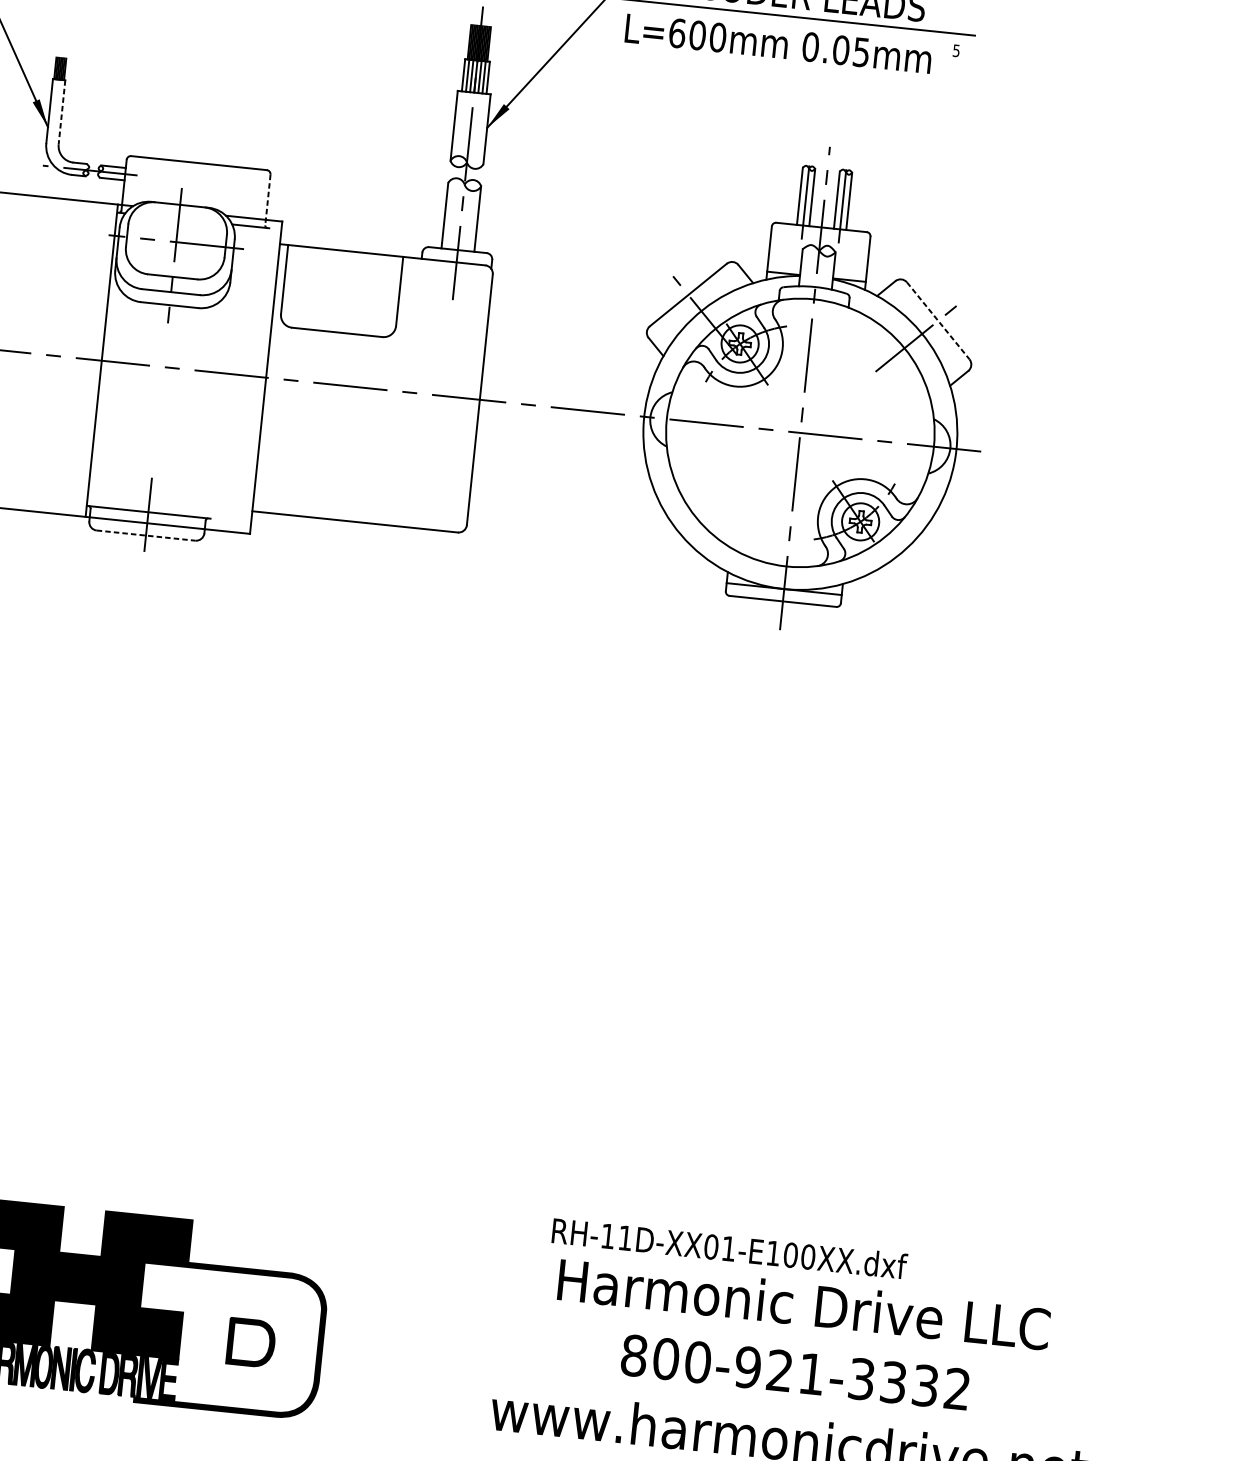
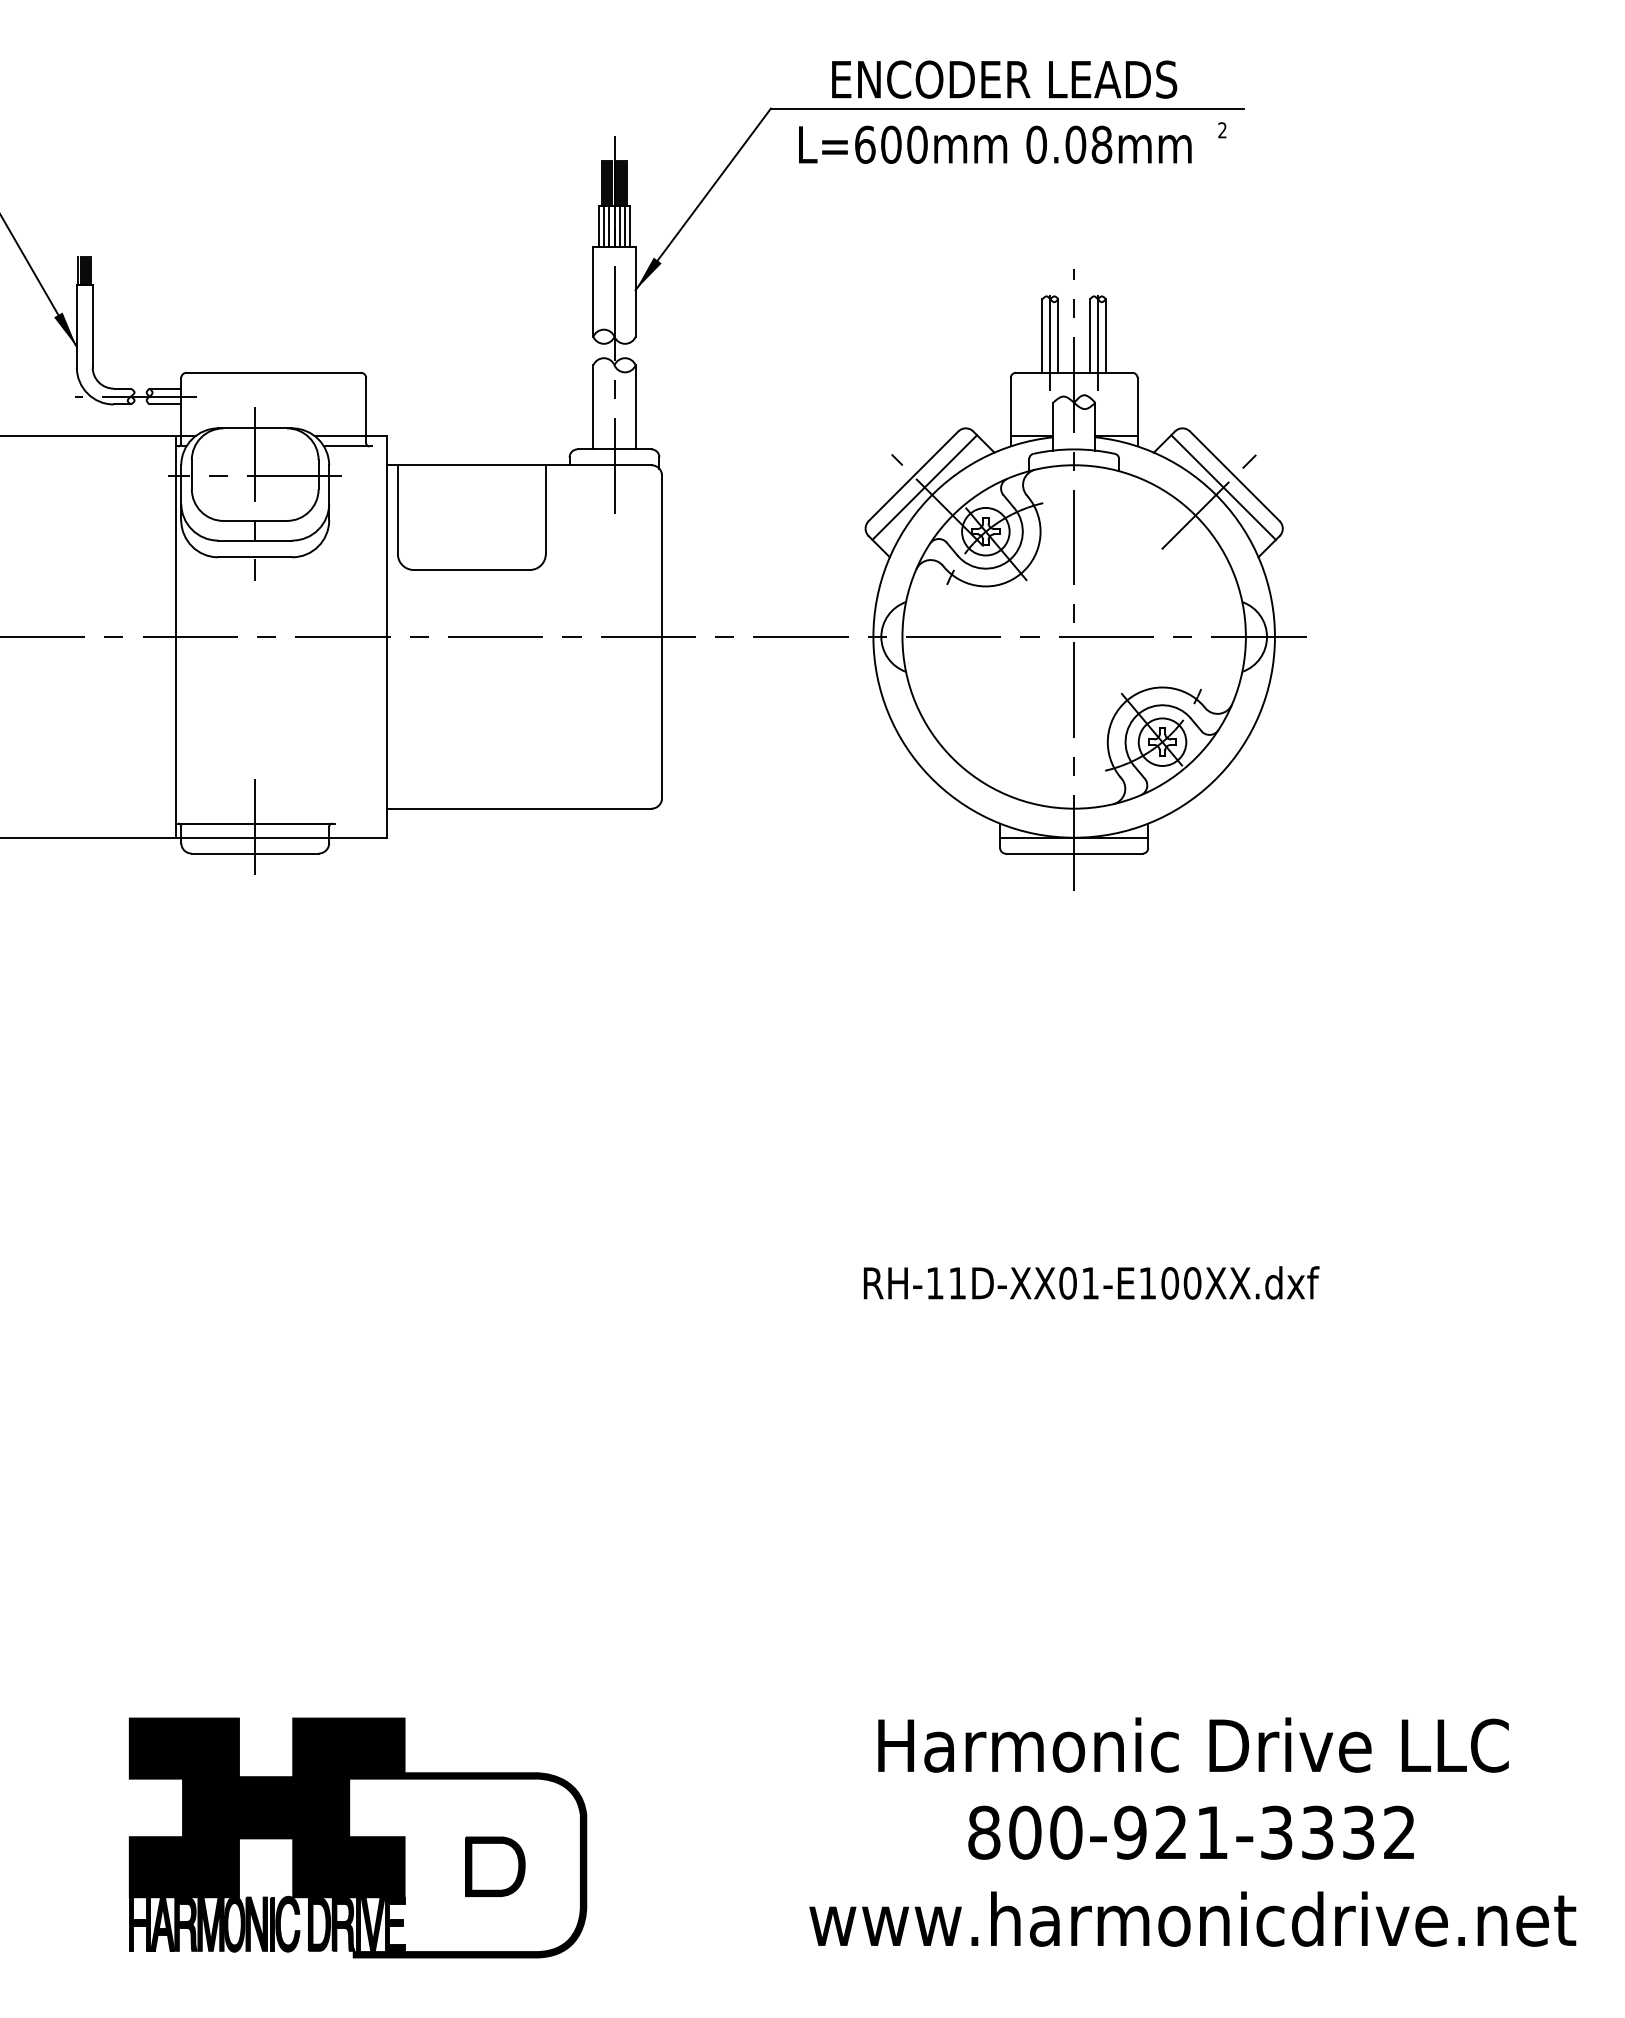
text: (956, 50) -> (1222, 130), 5 -> 2
text: (861, 52) -> (1101, 144), 0.05mm -> 0.08mm
line: (61, 112) -> (92, 326), dashed -> solid
line: (268, 199) -> (366, 410), dashed -> solid
line: (695, 304) -> (924, 487), added
line: (938, 321) -> (1235, 476), dashed -> solid
line: (928, 328) -> (1223, 487), added
line: (146, 535) -> (255, 853), dashed -> solid
text: (729, 1248) -> (1091, 1282), moved

